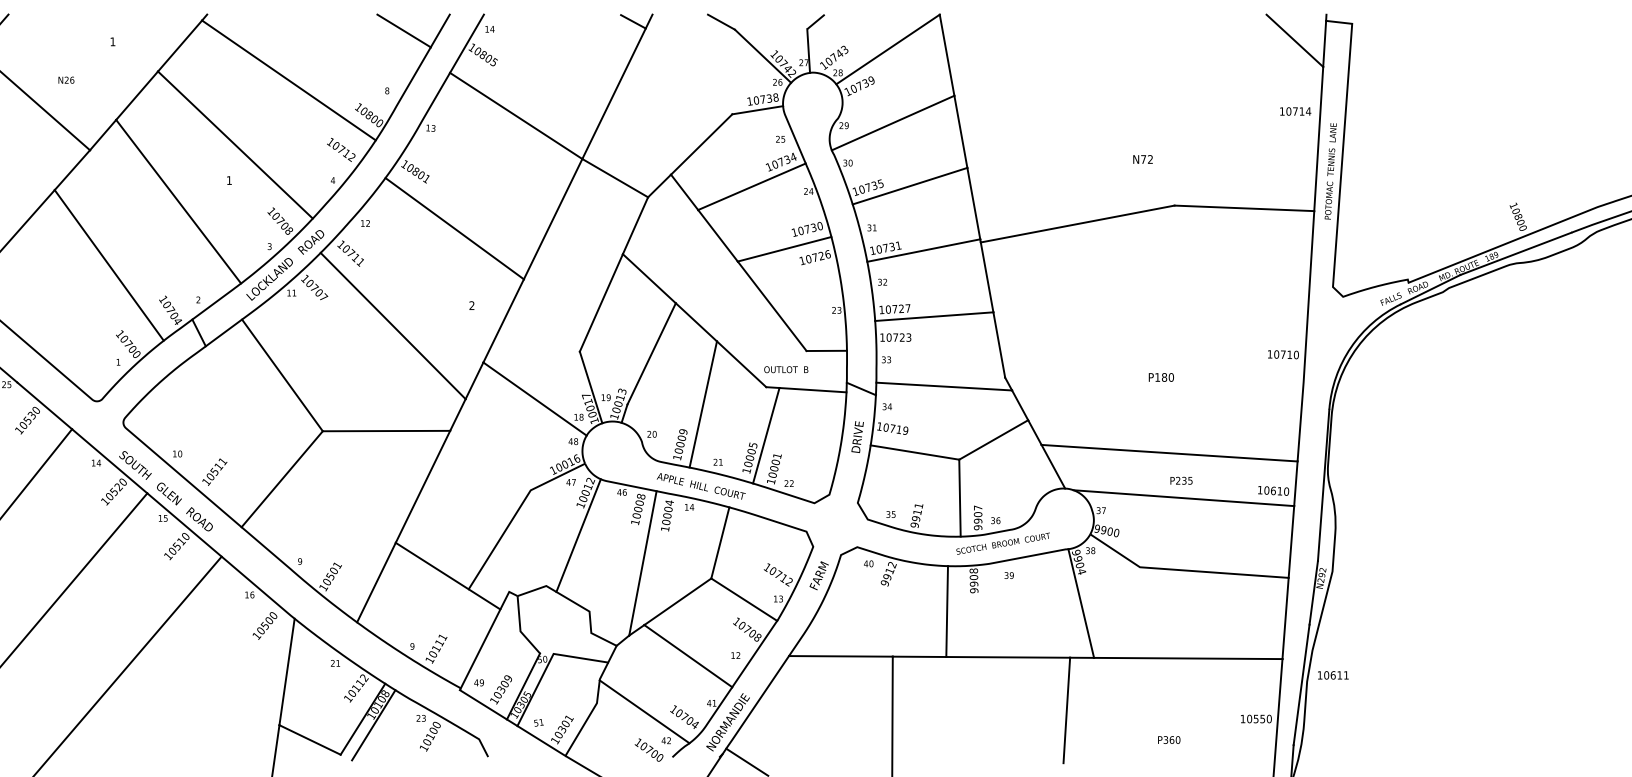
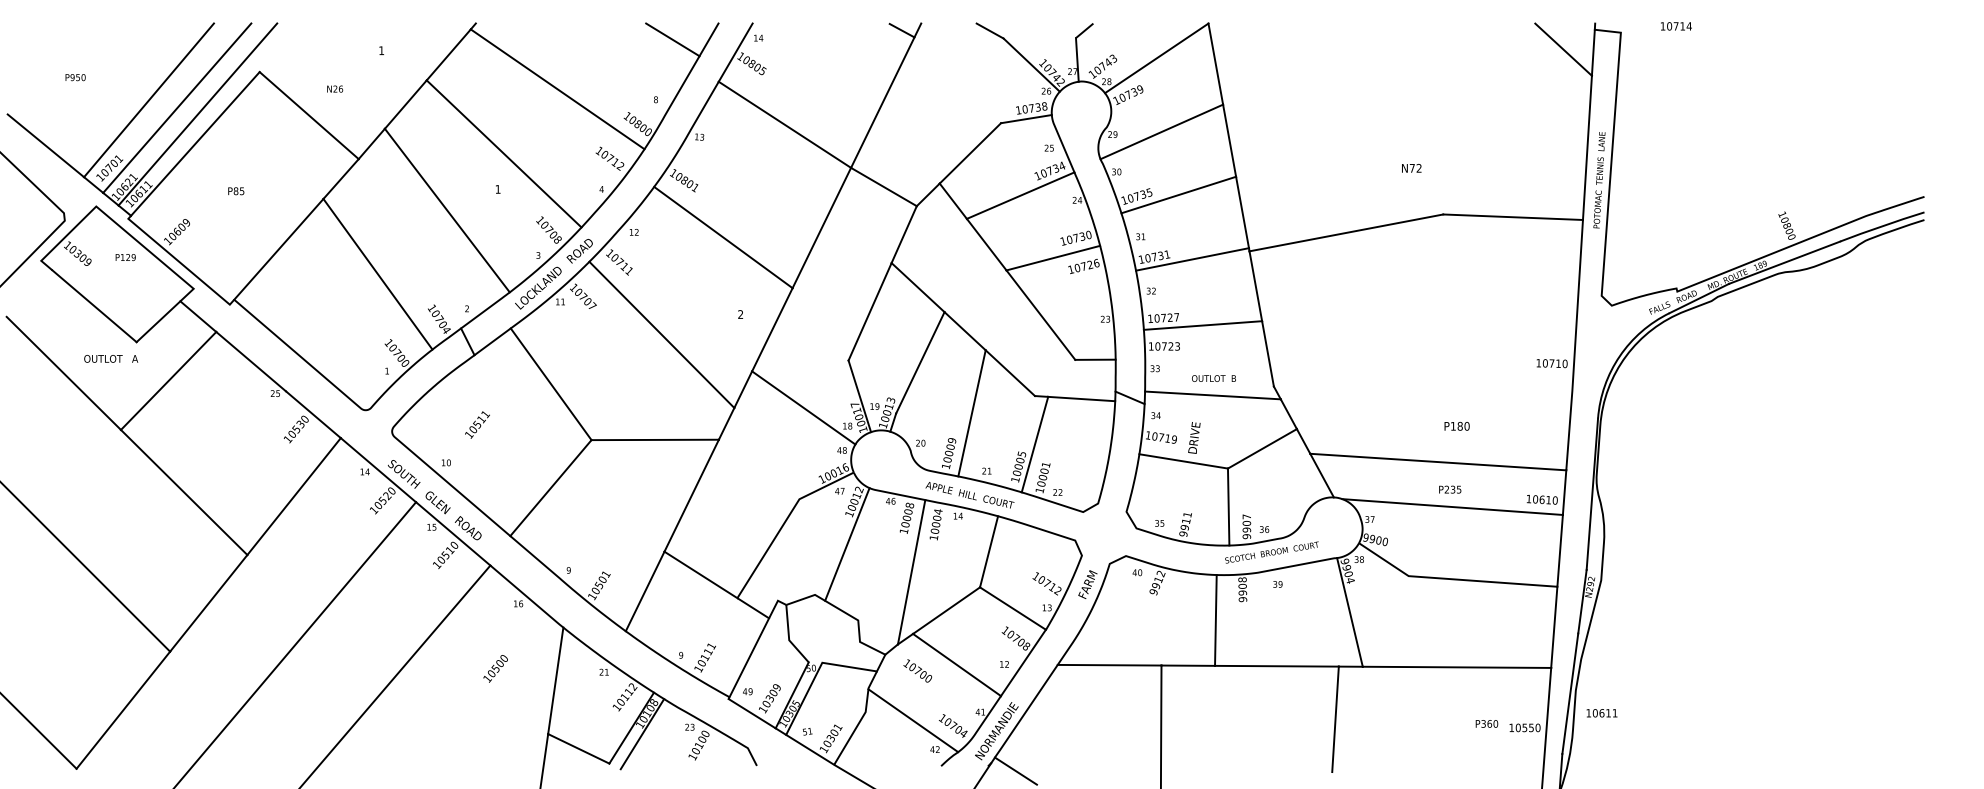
text: (1295, 111) -> (1676, 26), moved
text: (785, 369) -> (1213, 378), moved
text: (1160, 377) -> (1456, 426), moved
text: (857, 436) -> (1194, 437), moved
text: (214, 471) -> (477, 424), moved
text: (264, 625) -> (495, 668), moved
text: (1332, 675) -> (1601, 713), moved
text: (1168, 739) -> (1486, 723), moved
text: (648, 749) -> (917, 670), moved

